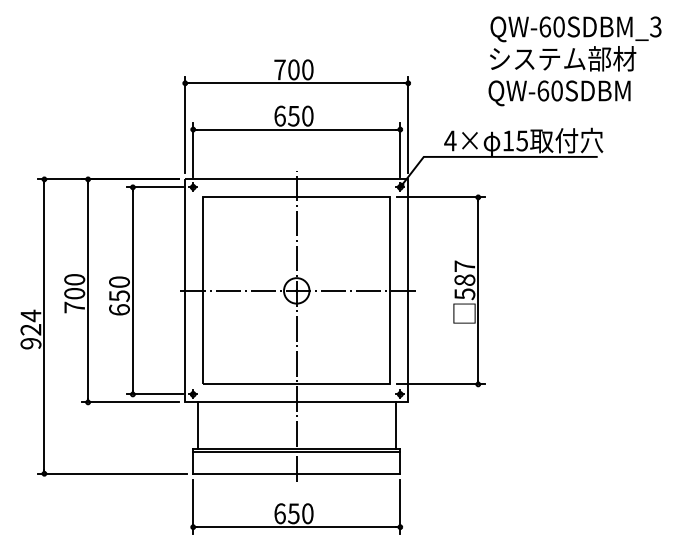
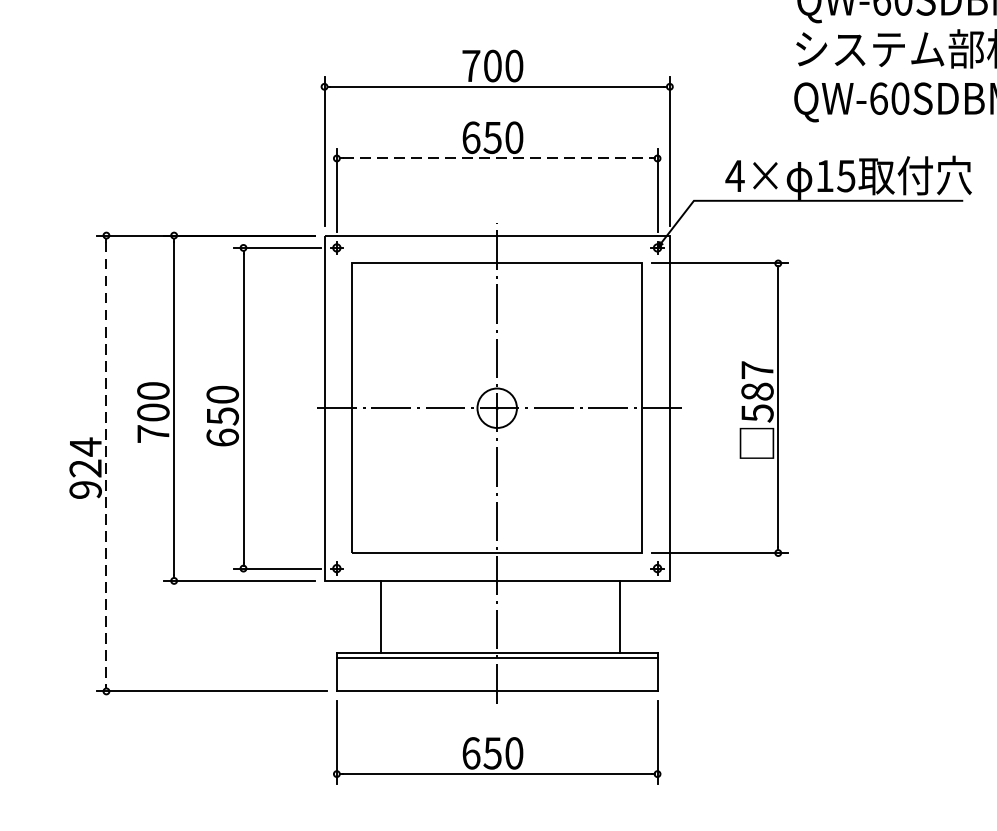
line: (296, 129) -> (496, 158), solid -> dashed
line: (44, 327) -> (106, 464), solid -> dashed
line: (197, 425) -> (380, 616), moved
line: (396, 425) -> (620, 616), moved

